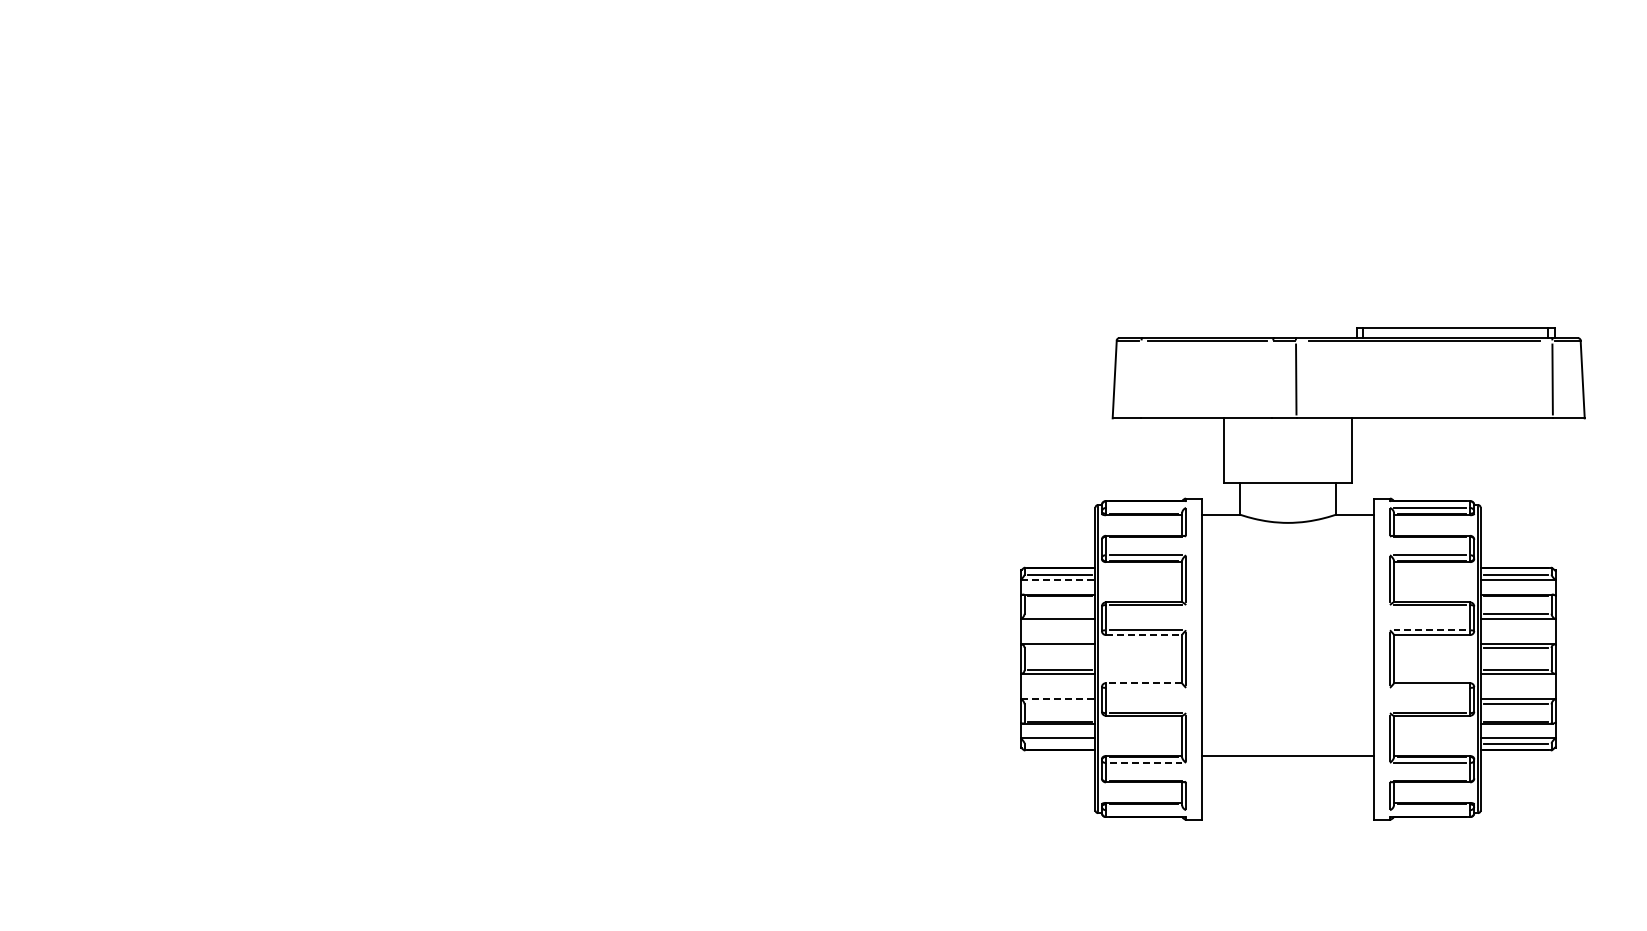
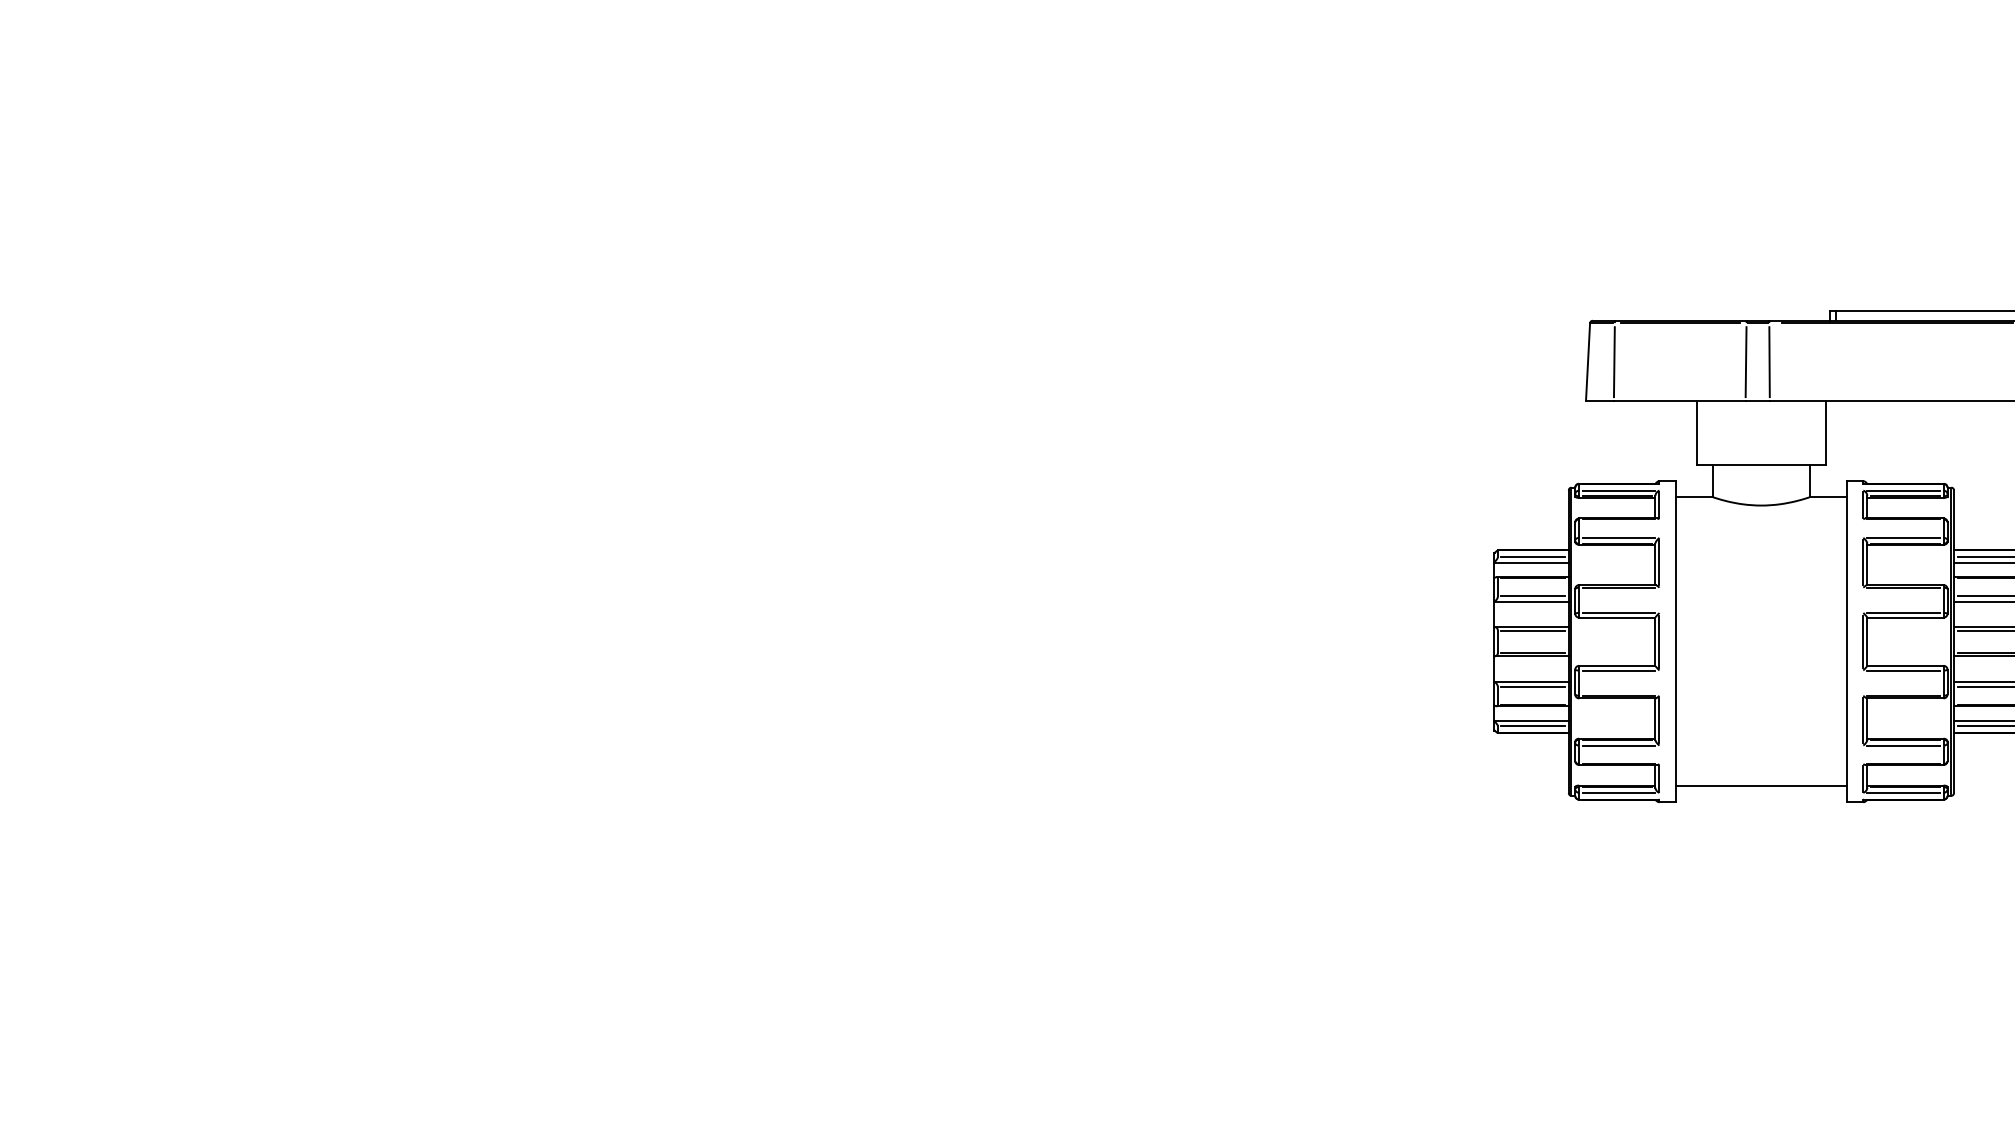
line: (1140, 379) -> (1613, 362), added
line: (1272, 379) -> (1745, 362), added
line: (1146, 507) -> (1619, 490), added
line: (1058, 579) -> (1531, 562), dashed -> solid
line: (1060, 613) -> (1533, 596), added
line: (1429, 629) -> (1902, 612), dashed -> solid
line: (1144, 634) -> (1617, 617), dashed -> solid
line: (1060, 647) -> (1533, 630), added
line: (1143, 682) -> (1616, 665), dashed -> solid
line: (1146, 687) -> (1619, 670), added
line: (1430, 687) -> (1903, 670), added
line: (1058, 698) -> (1531, 681), dashed -> solid
line: (1060, 704) -> (1533, 687), added
line: (1060, 743) -> (1533, 726), added
line: (1287, 755) -> (1760, 786), moved
line: (1146, 762) -> (1619, 745), dashed -> solid
line: (1146, 809) -> (1619, 792), added
line: (1430, 809) -> (1903, 792), added

